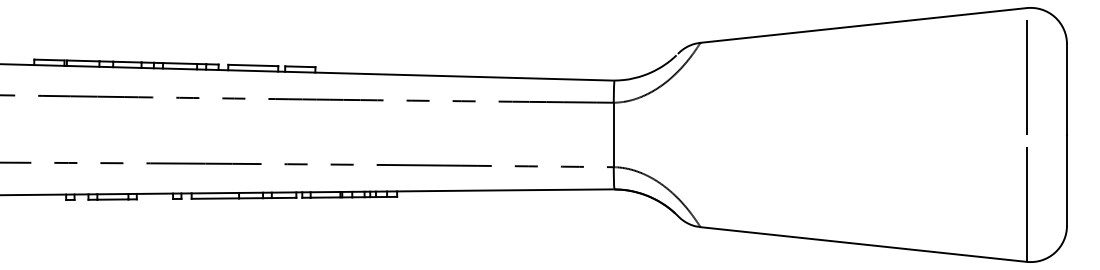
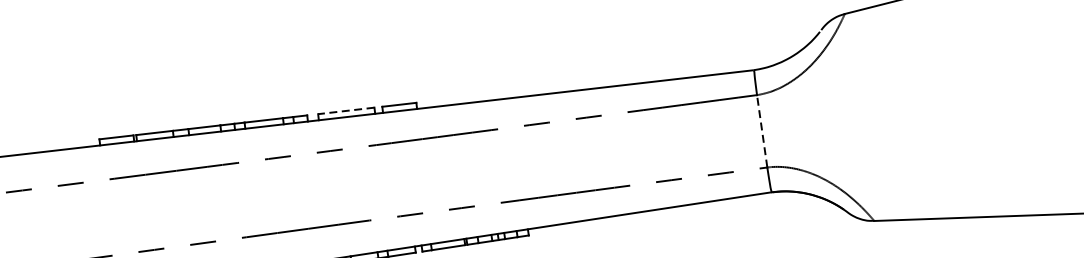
line: (253, 65) -> (346, 110), solid -> dashed
line: (613, 134) -> (761, 130), solid -> dashed

